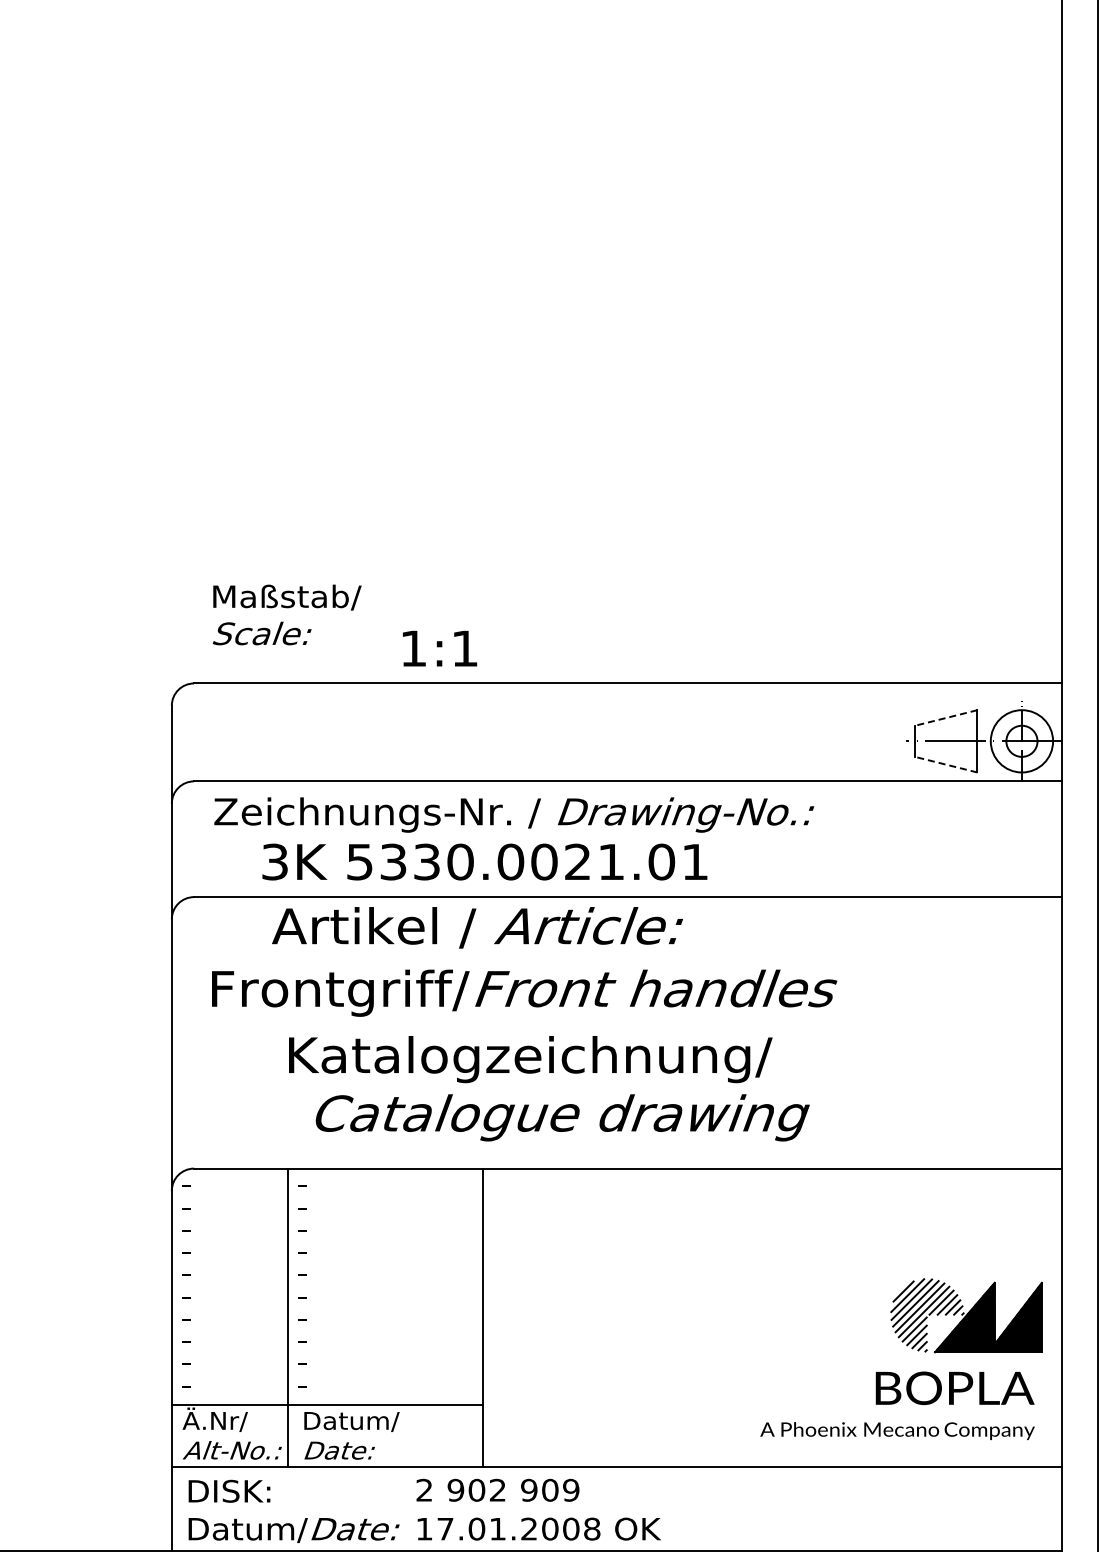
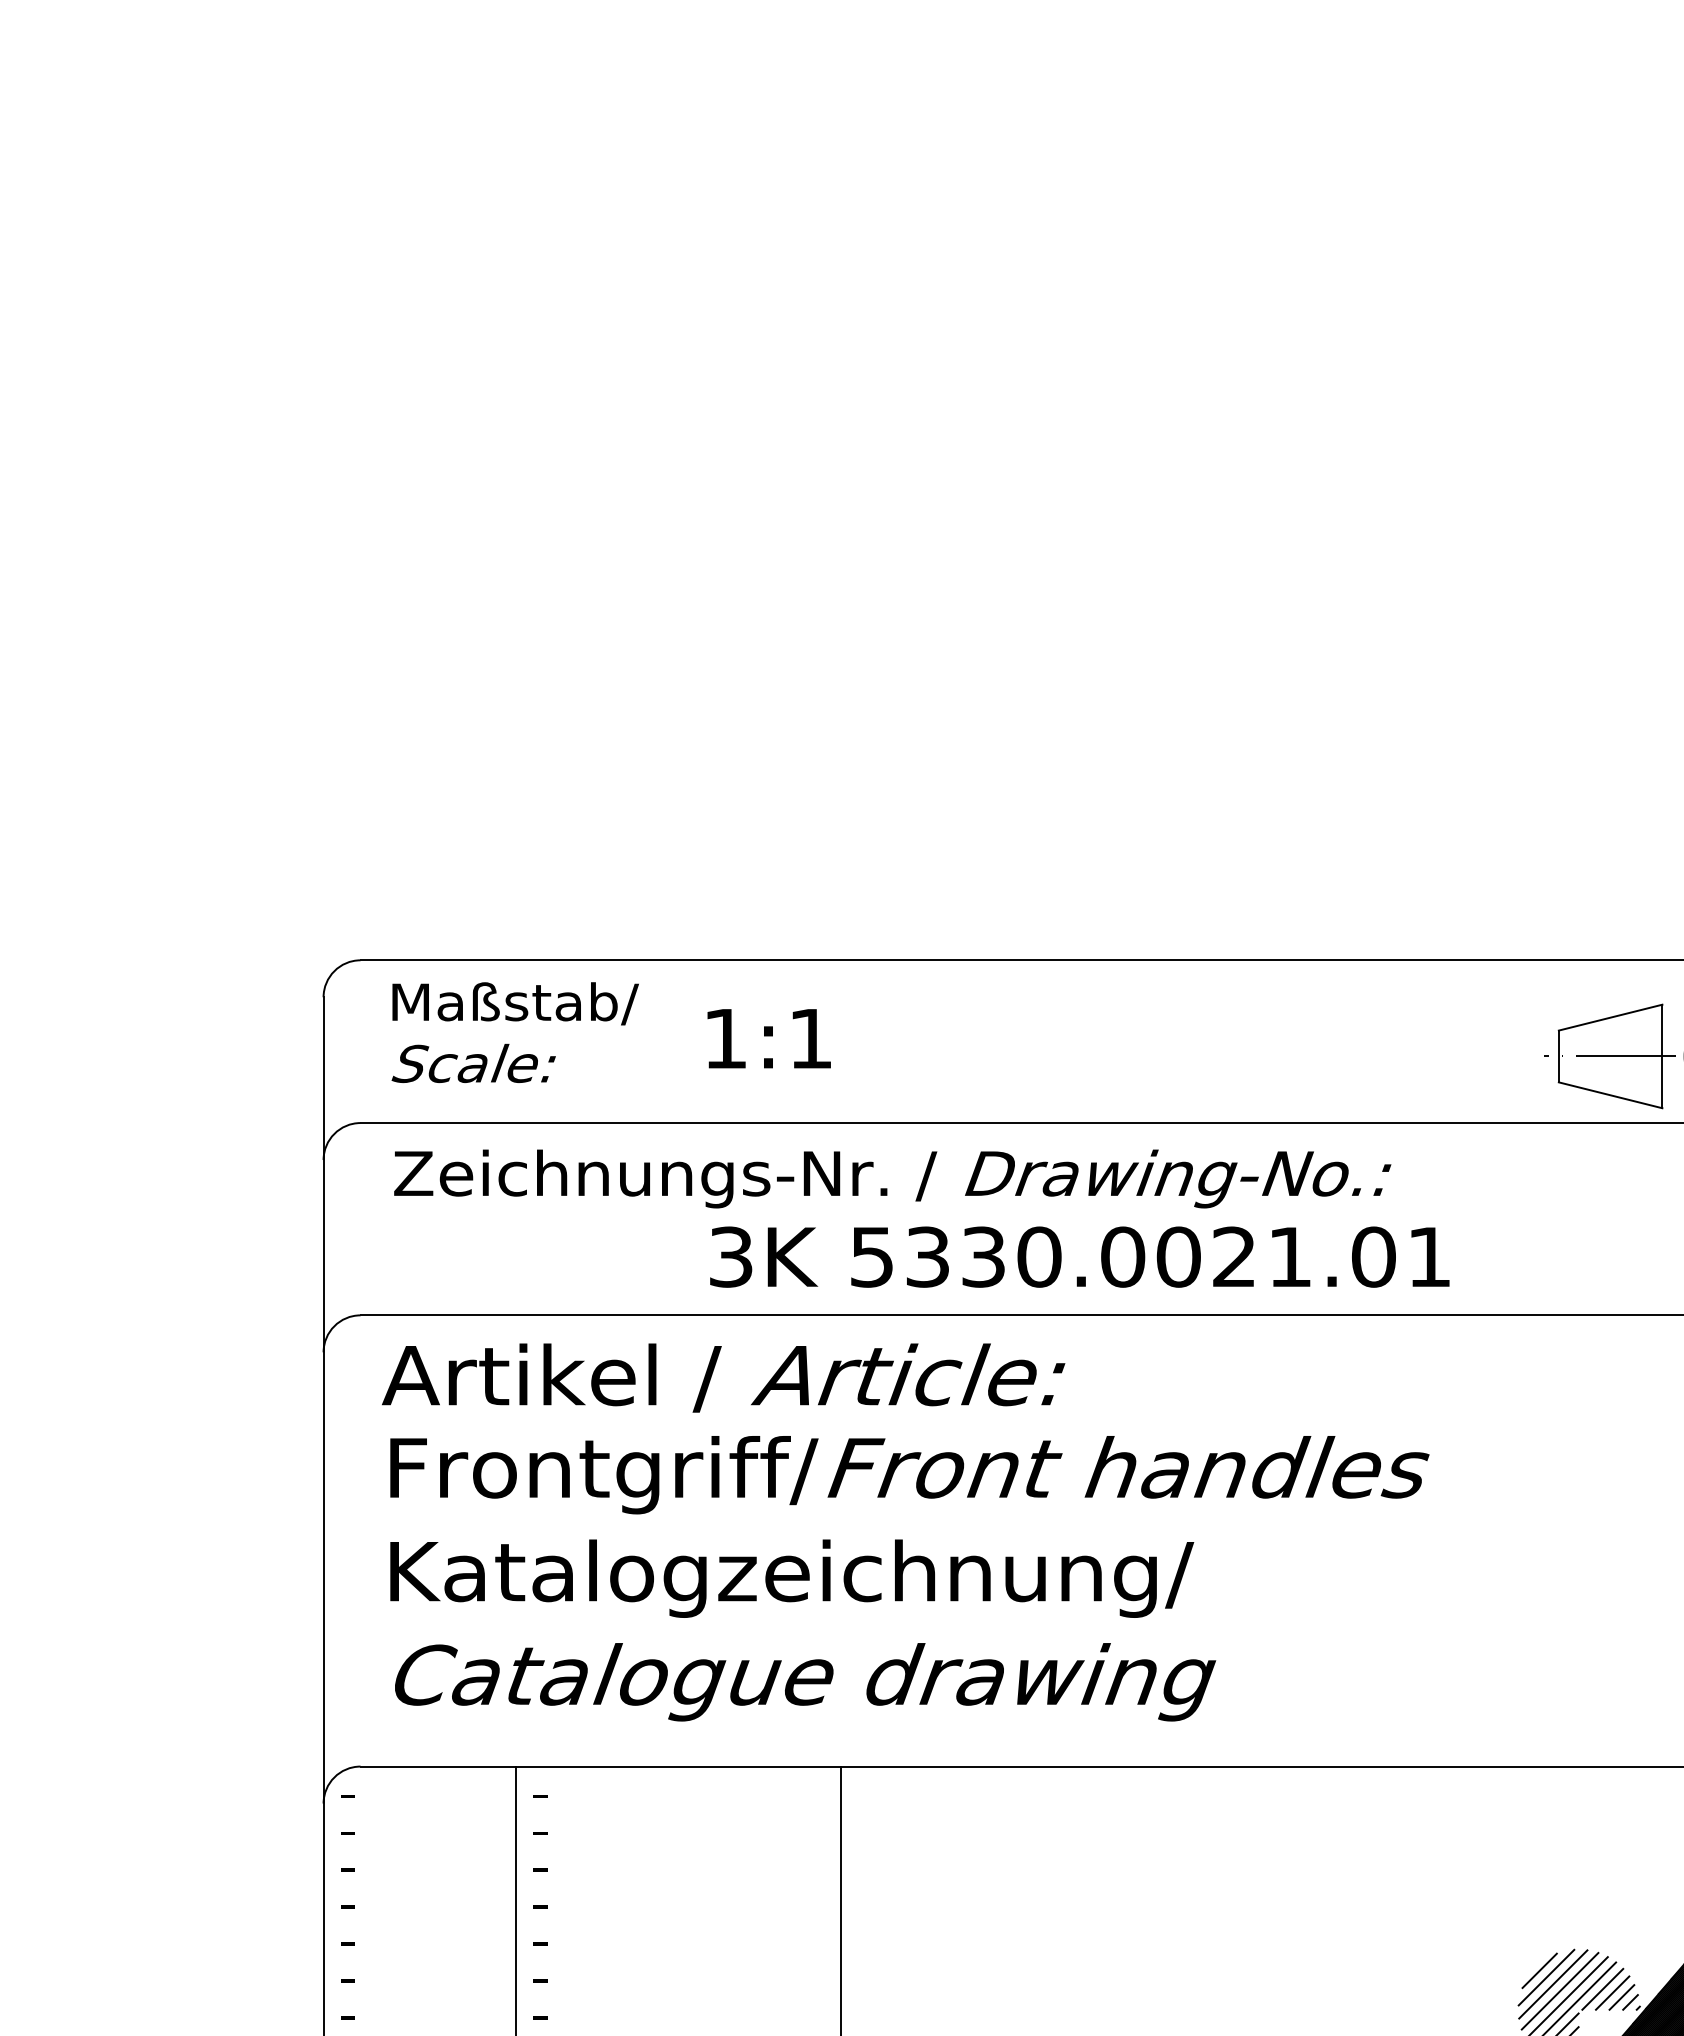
text: (286, 614) -> (514, 1031), moved
text: (440, 648) -> (770, 1038), moved
line: (945, 718) -> (1609, 1018), dashed -> solid
line: (945, 764) -> (1609, 1094), dashed -> solid
text: (484, 861) -> (1079, 1256), moved
text: (477, 927) -> (723, 1377), moved
text: (530, 1059) -> (791, 1578), moved
text: (562, 1117) -> (804, 1681), moved

